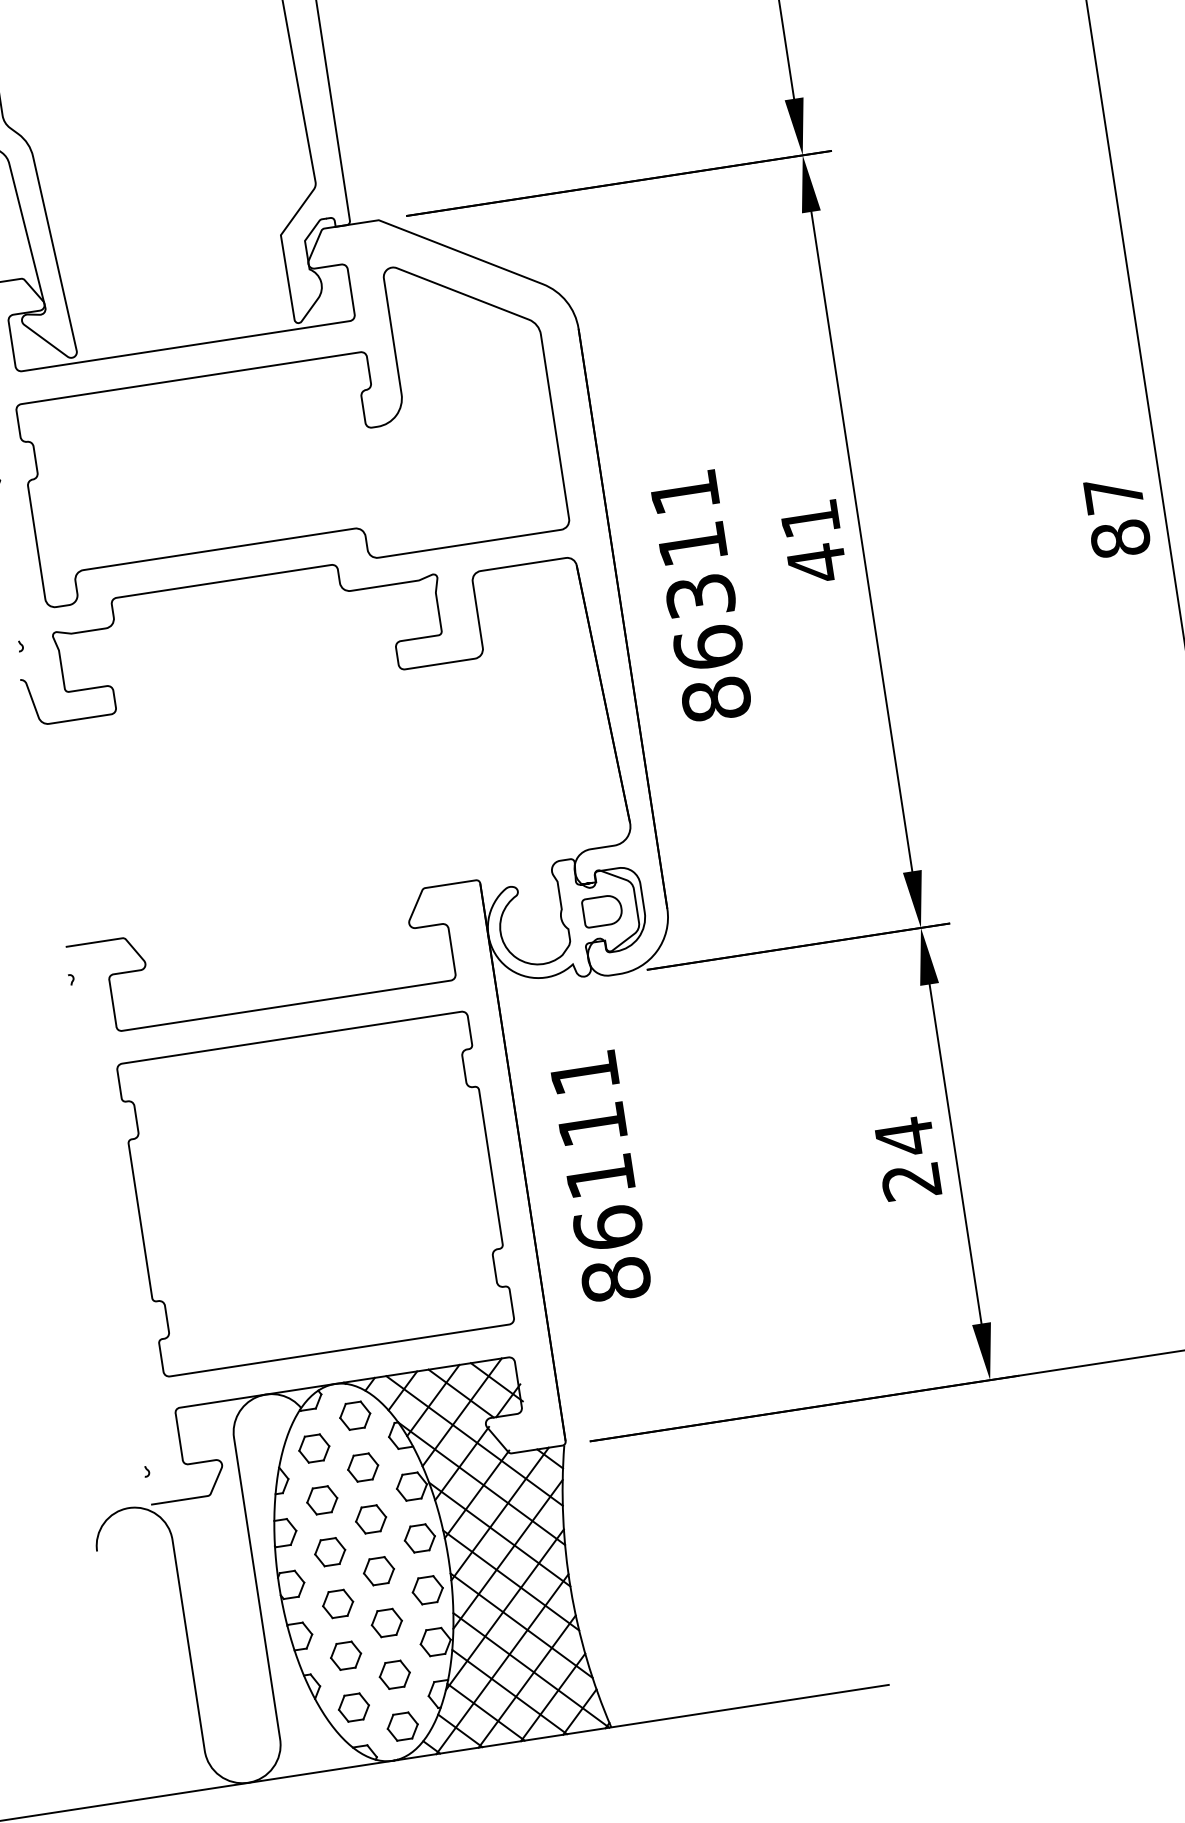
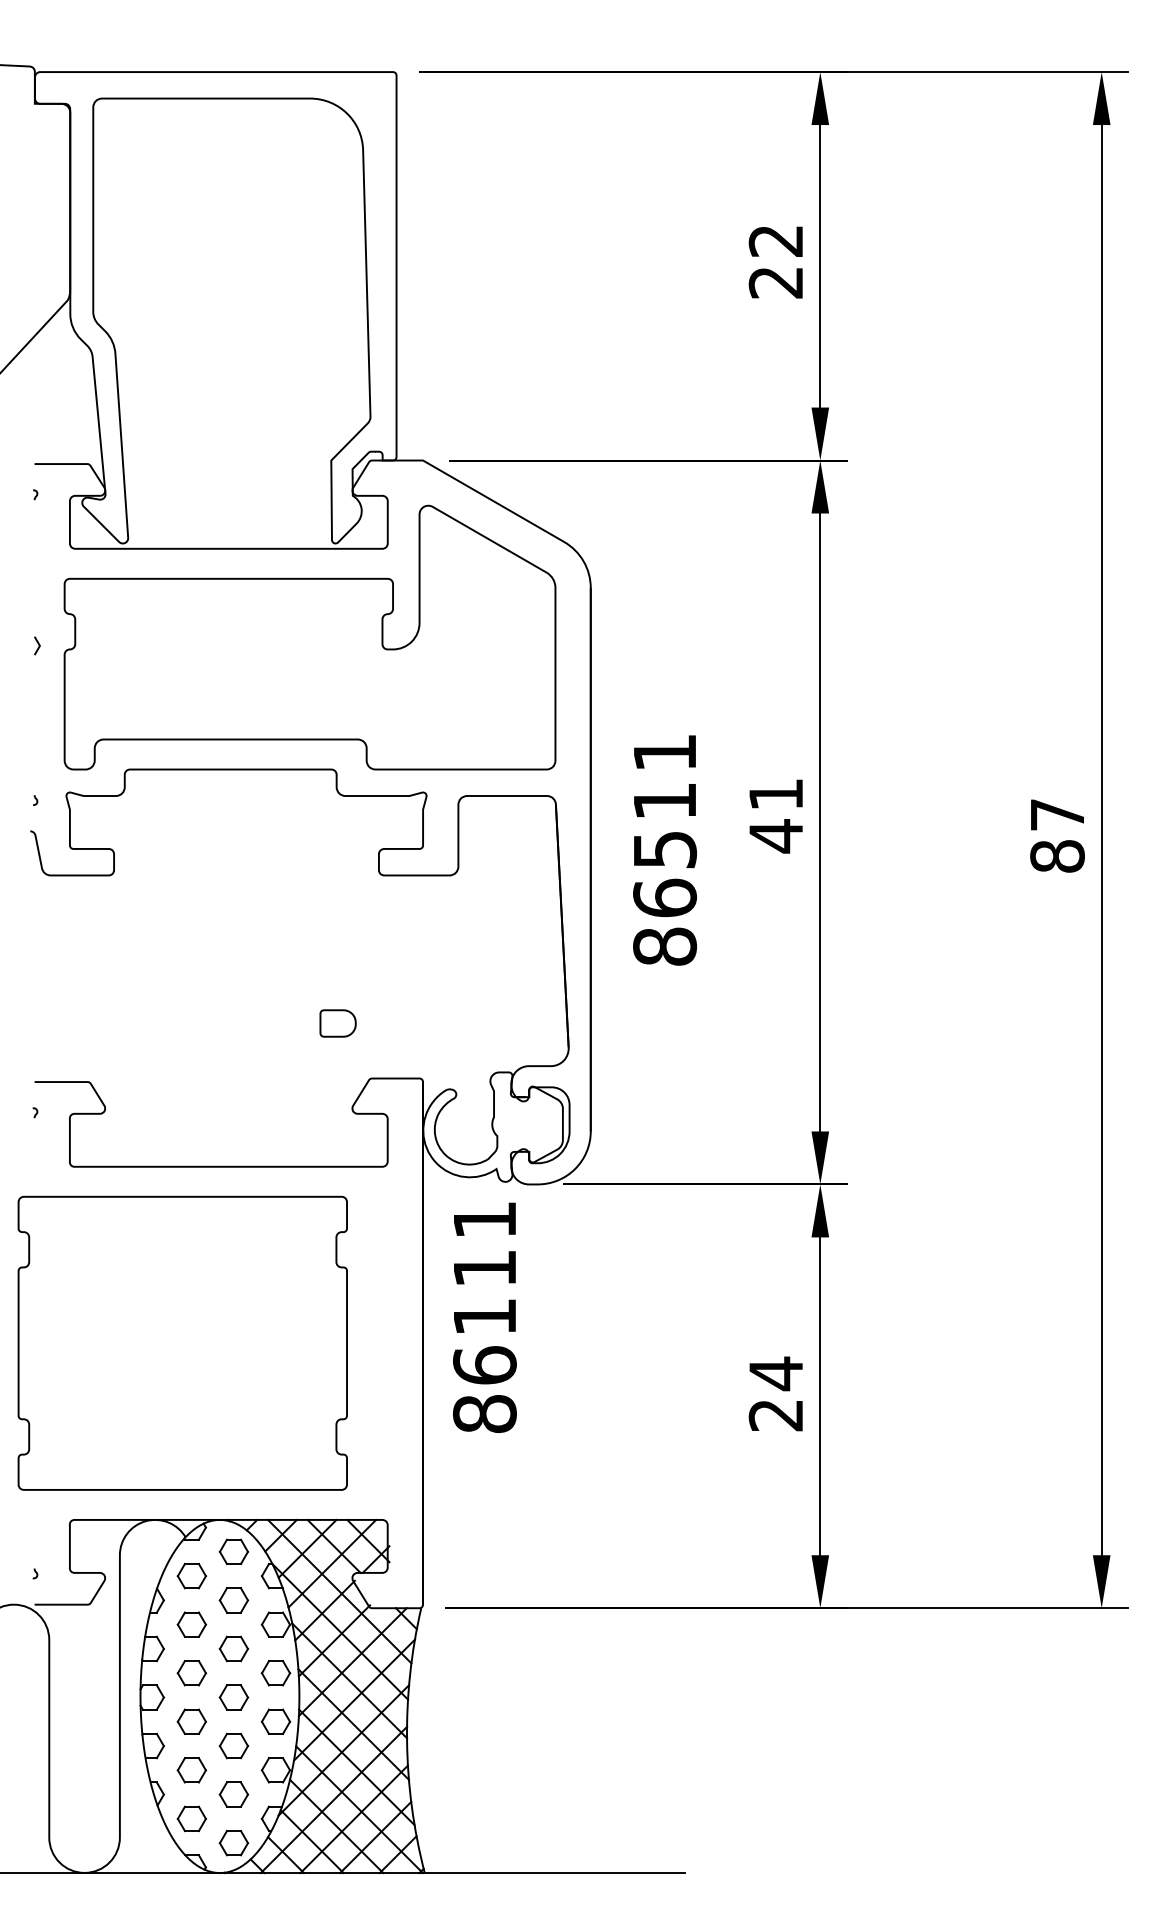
text: (699, 595) -> (664, 849), 86311 -> 86511
part: (601, 911) -> (337, 1023), moved
text: (599, 1176) -> (484, 1317), moved
part: (315, 1193) -> (182, 1342), moved

